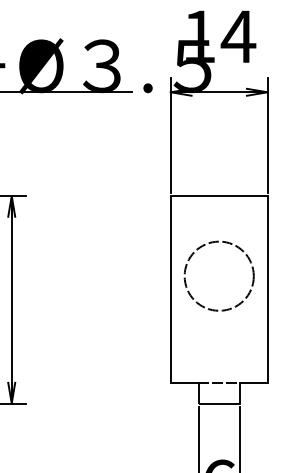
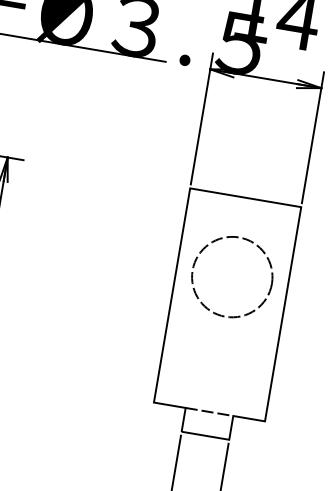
circle: (218, 275) -> (231, 276), moved

